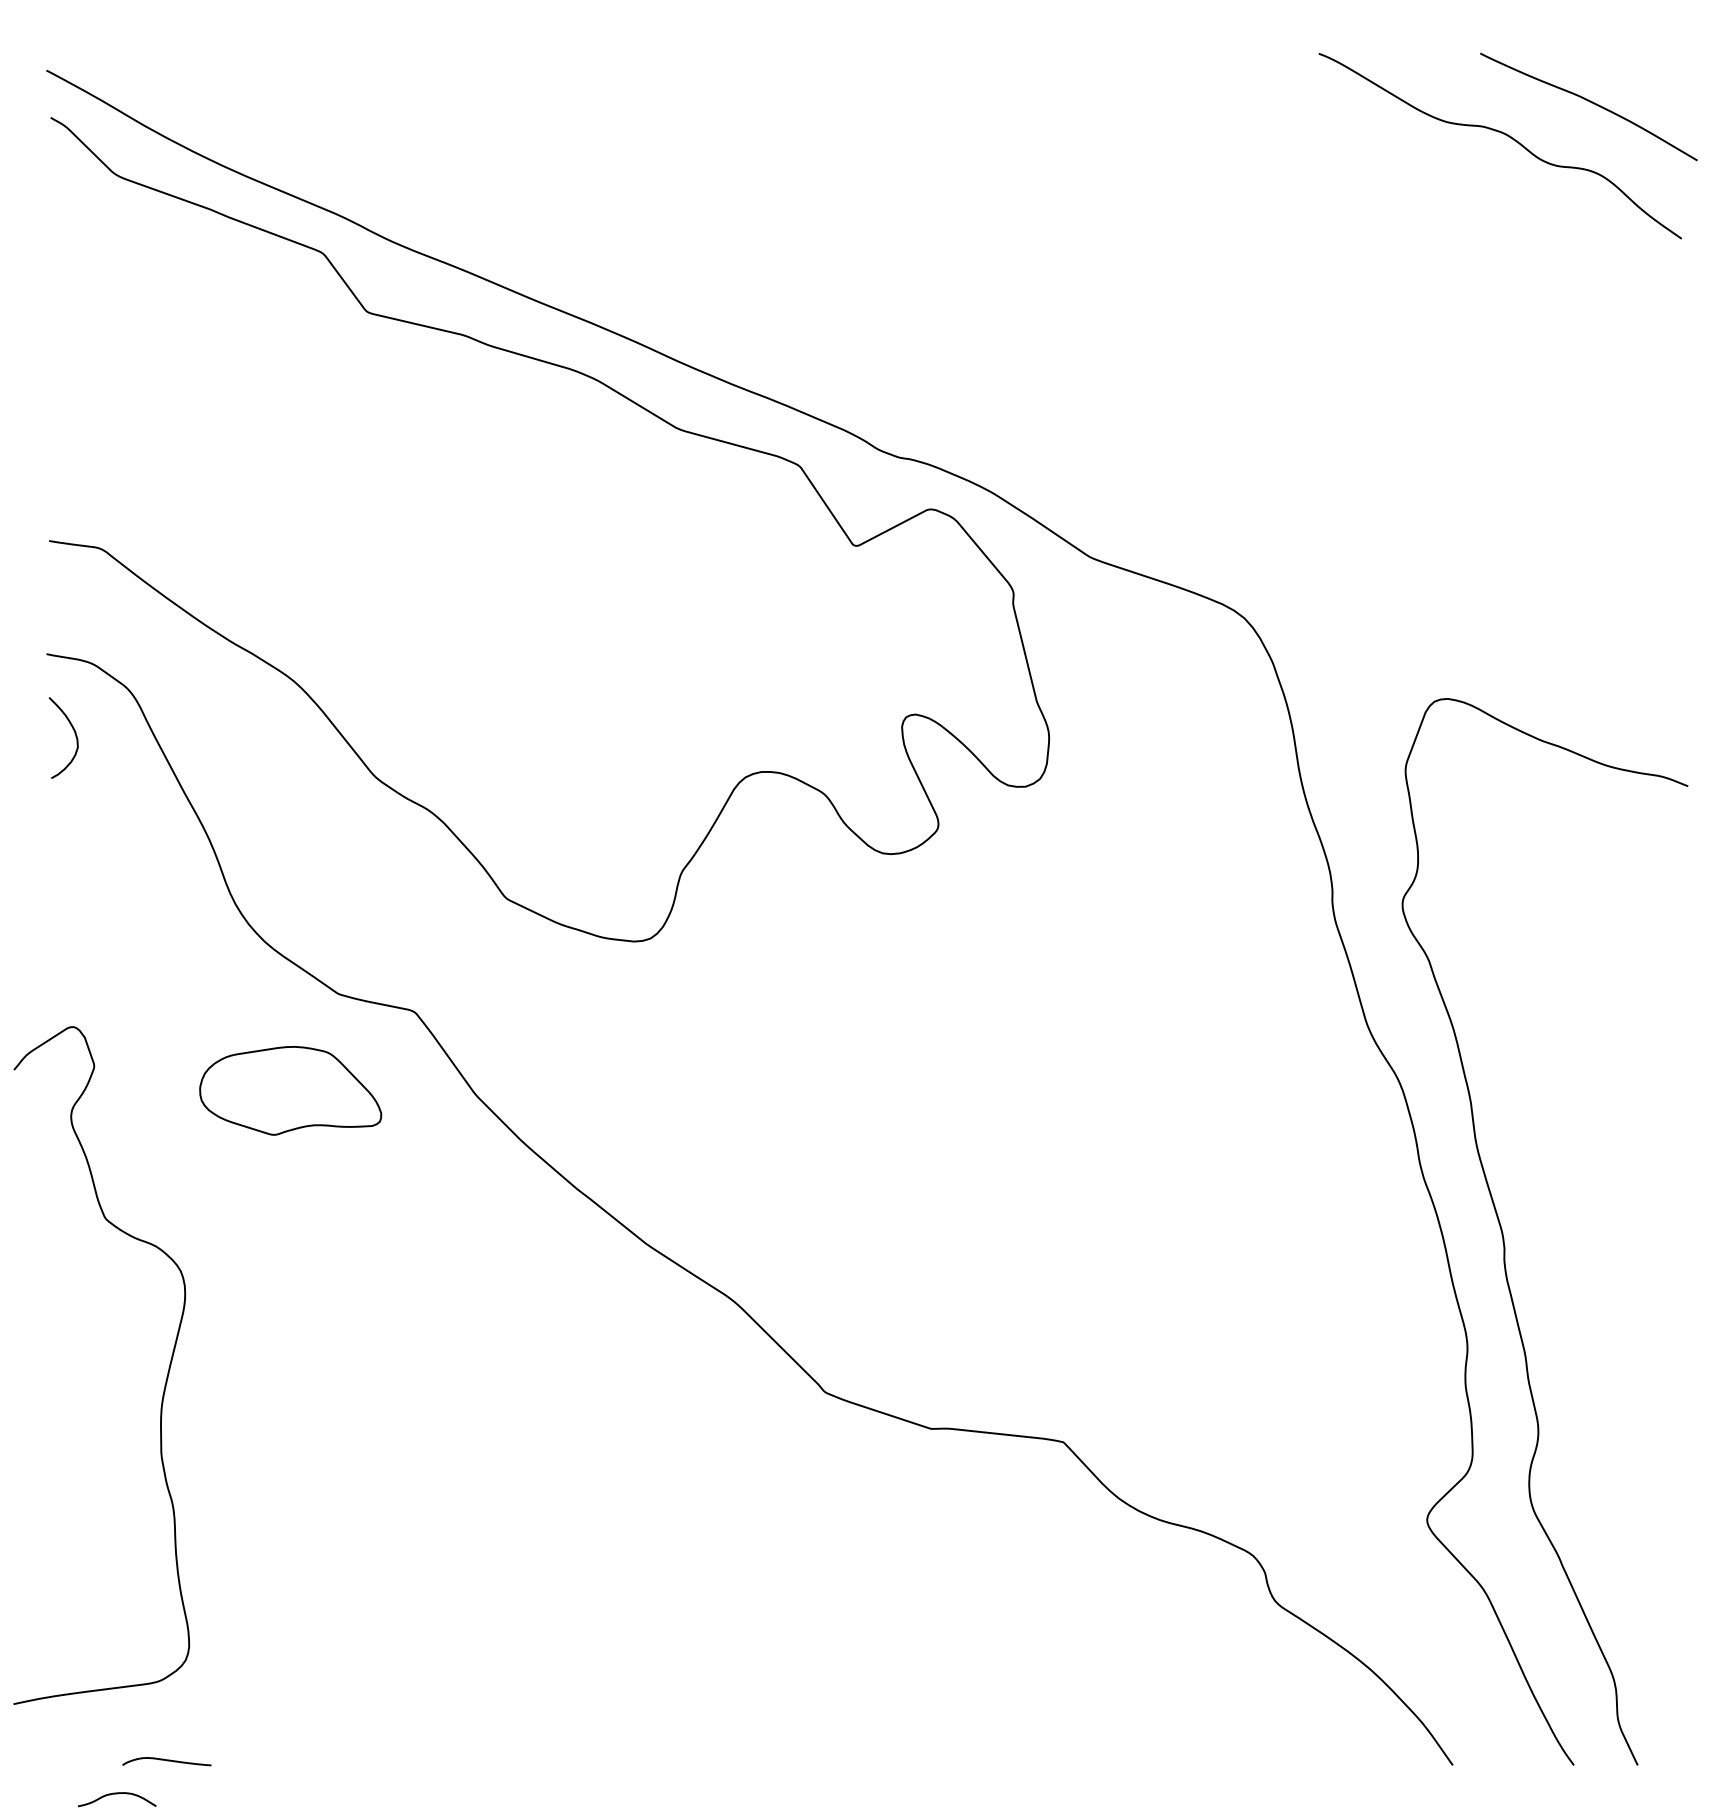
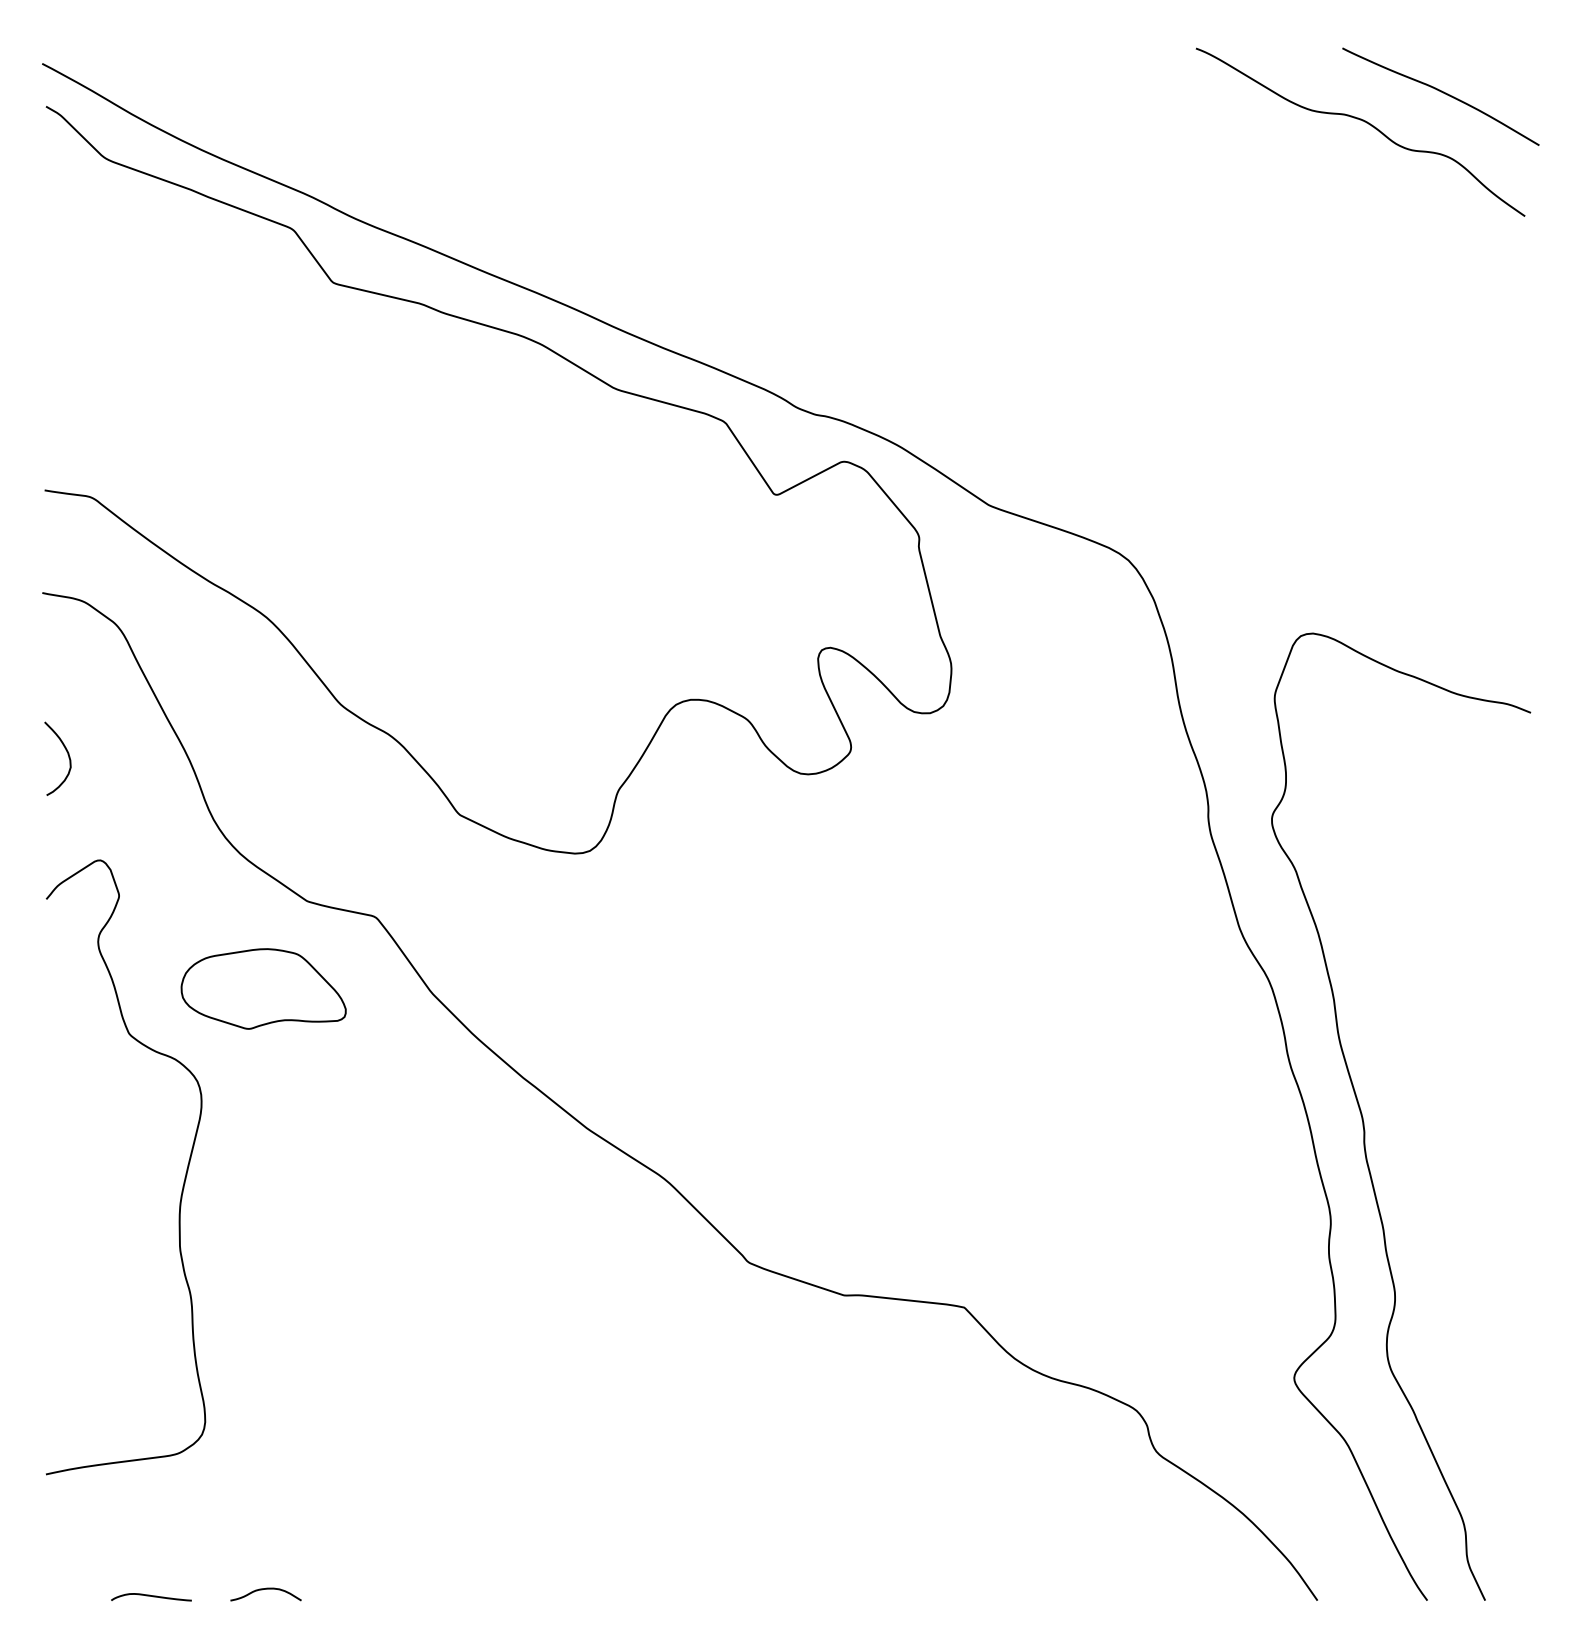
curve: (74, 733) -> (67, 754), moved
curve: (165, 1380) -> (183, 1180), moved
curve: (117, 1794) -> (266, 1589), moved

